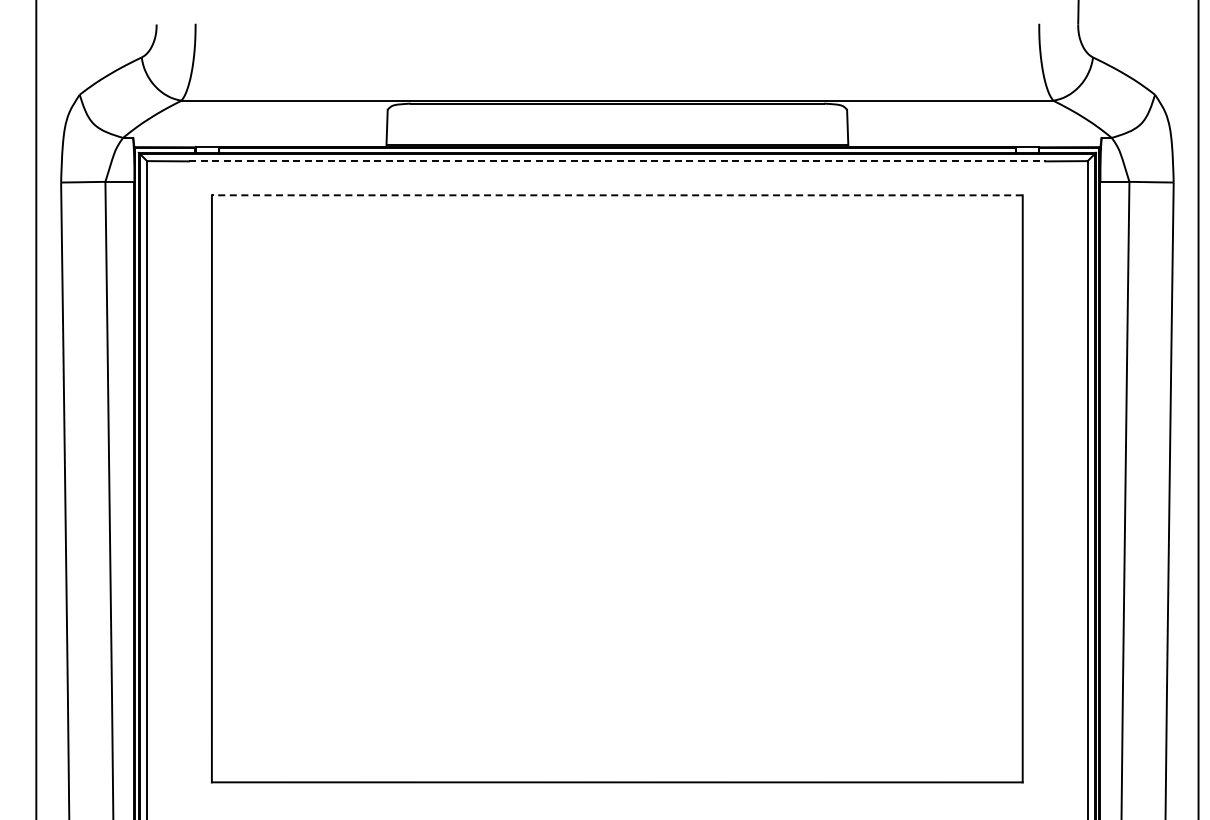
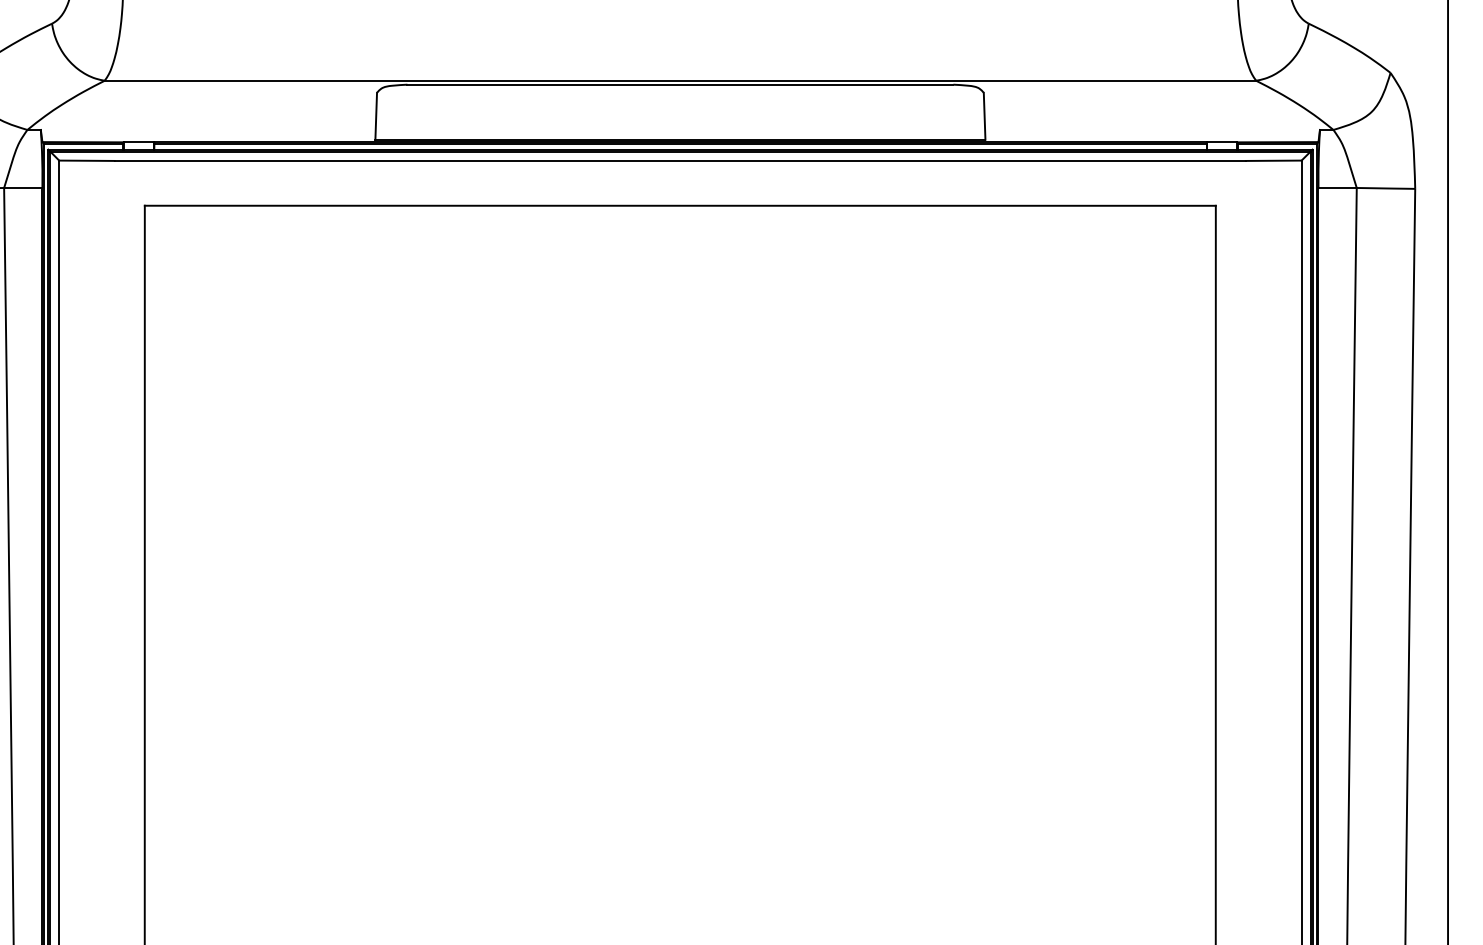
line: (617, 161) -> (680, 161), dashed -> solid
line: (616, 195) -> (679, 205), dashed -> solid

